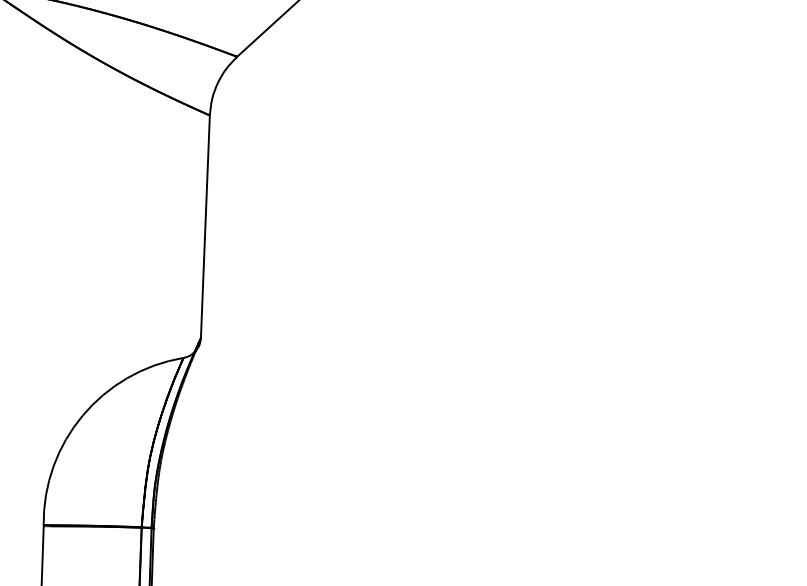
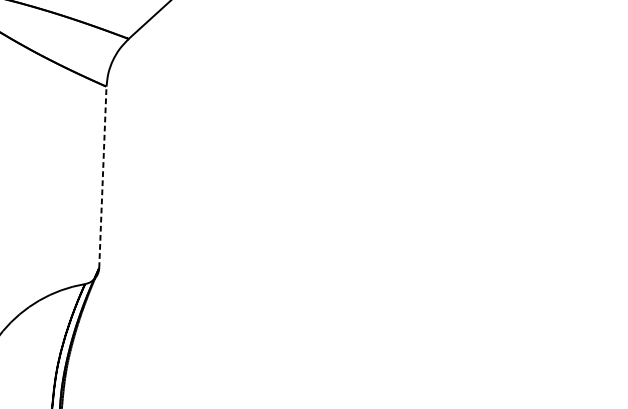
line: (205, 226) -> (102, 177), solid -> dashed

